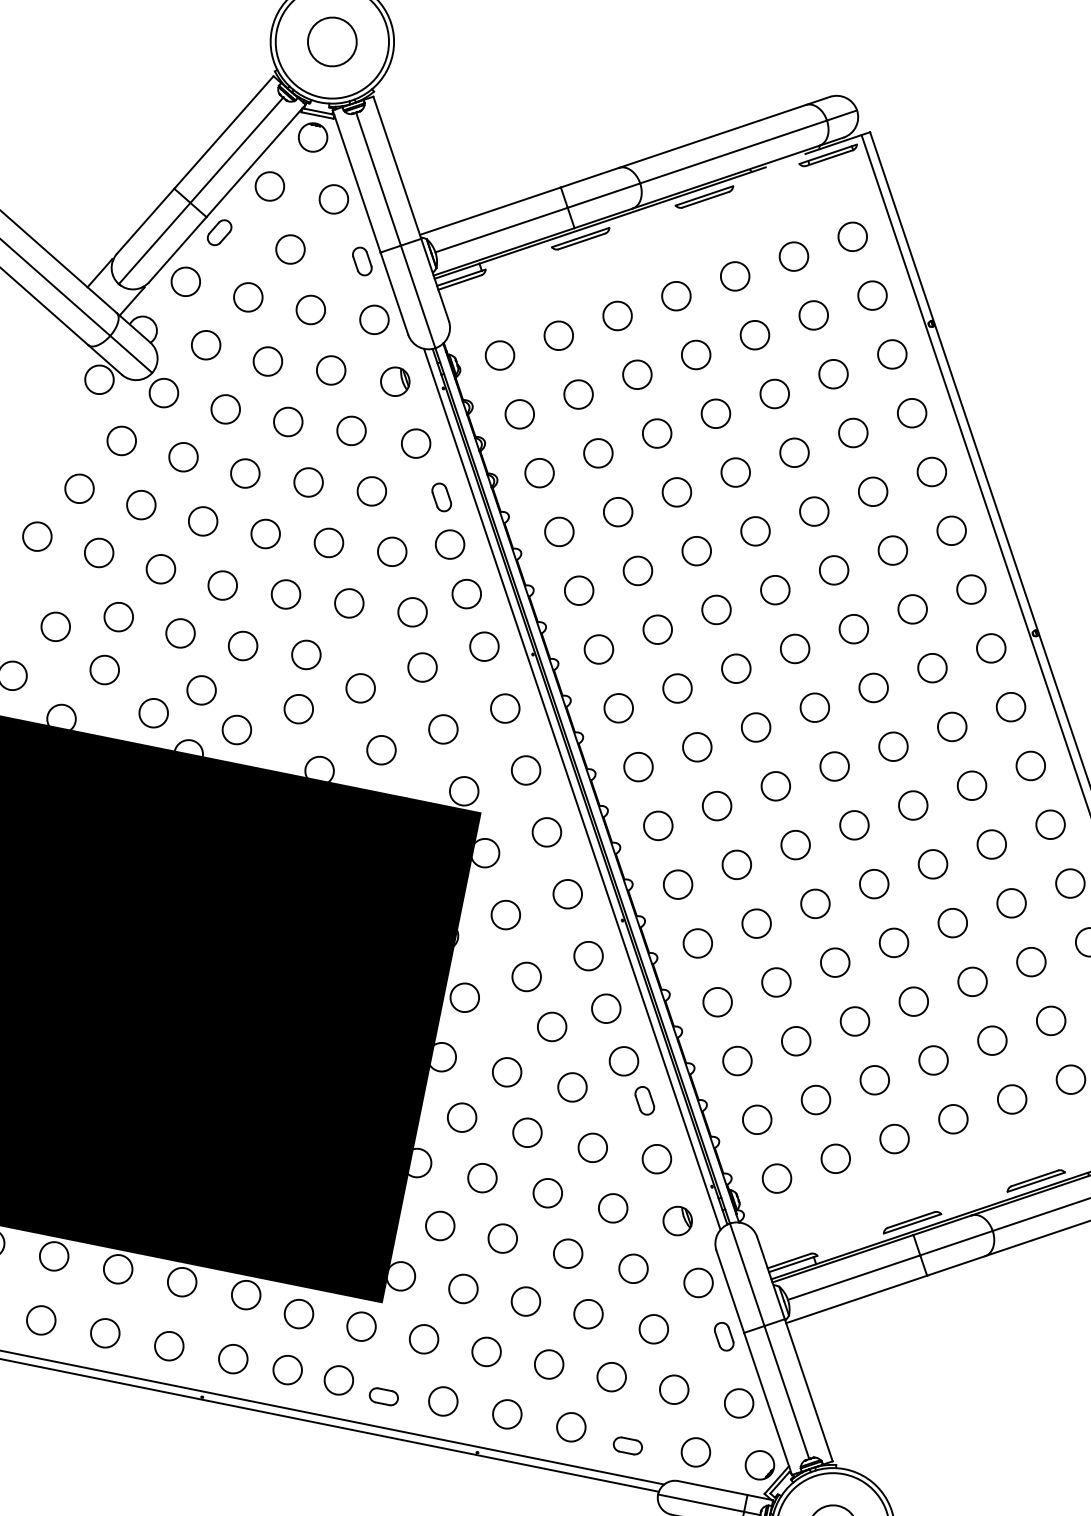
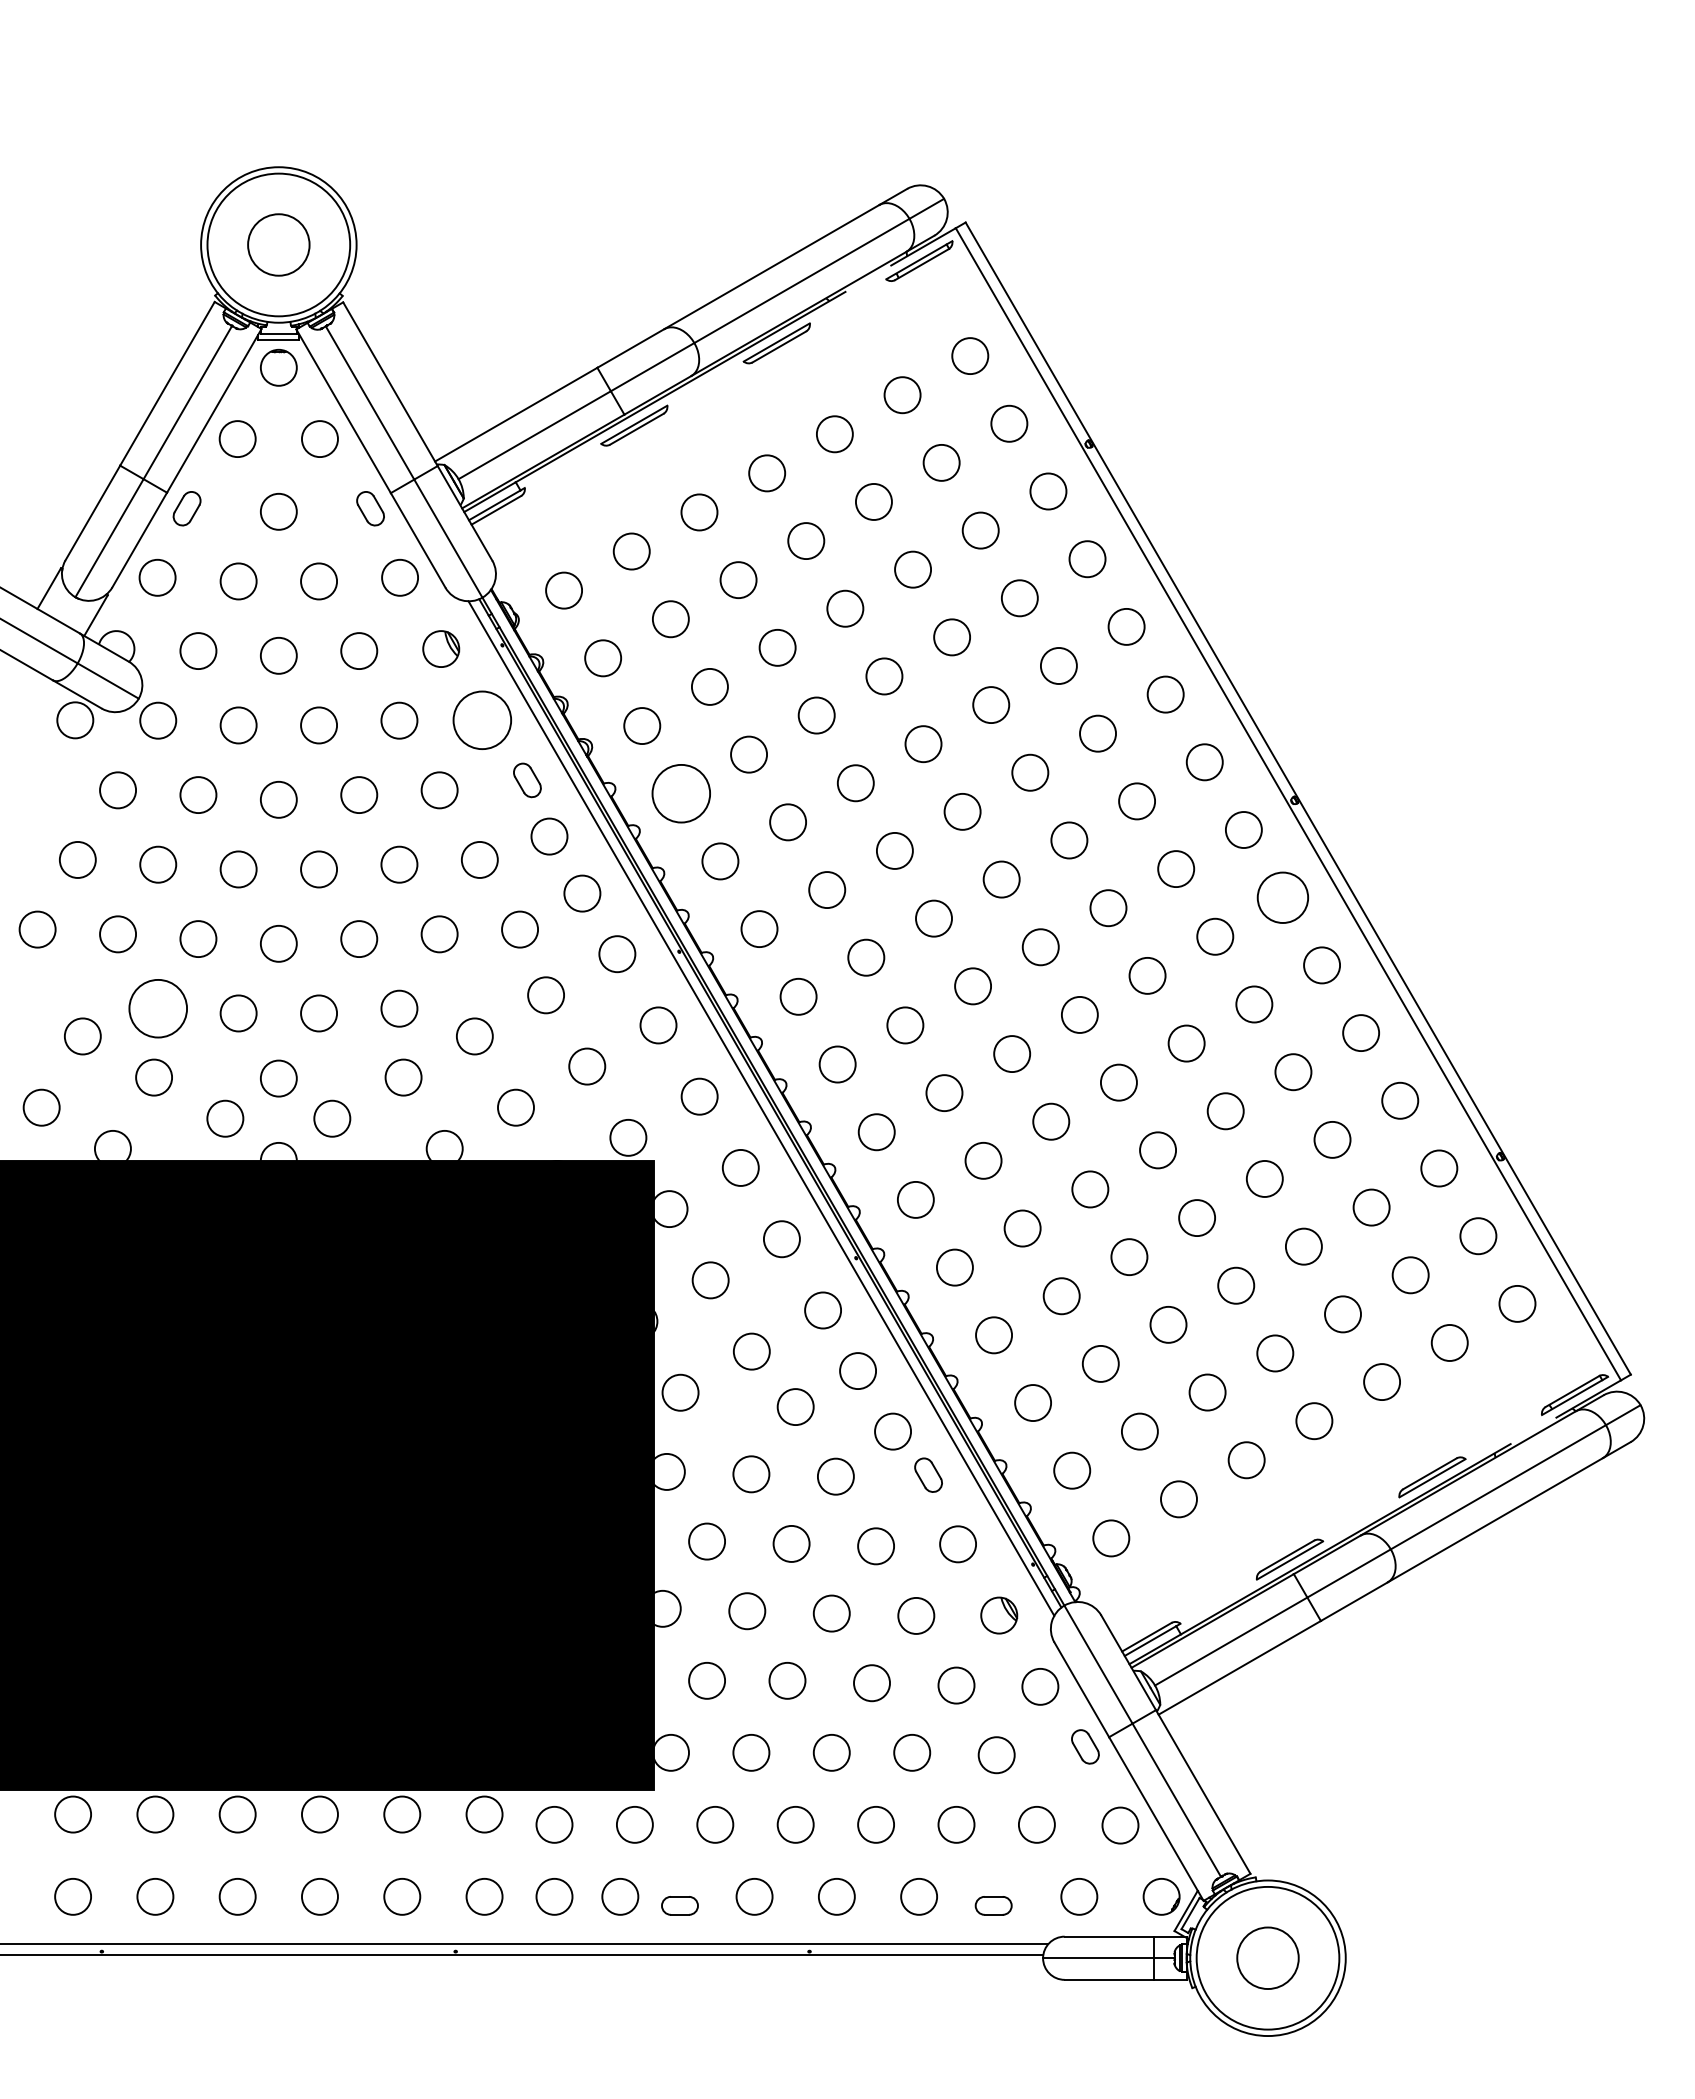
circle: (416, 443) -> (482, 720), size x1.6
circle: (559, 531) -> (681, 793), size x1.6
circle: (119, 616) -> (158, 1008), size x1.6
circle: (1010, 706) -> (1282, 897), size x1.4

